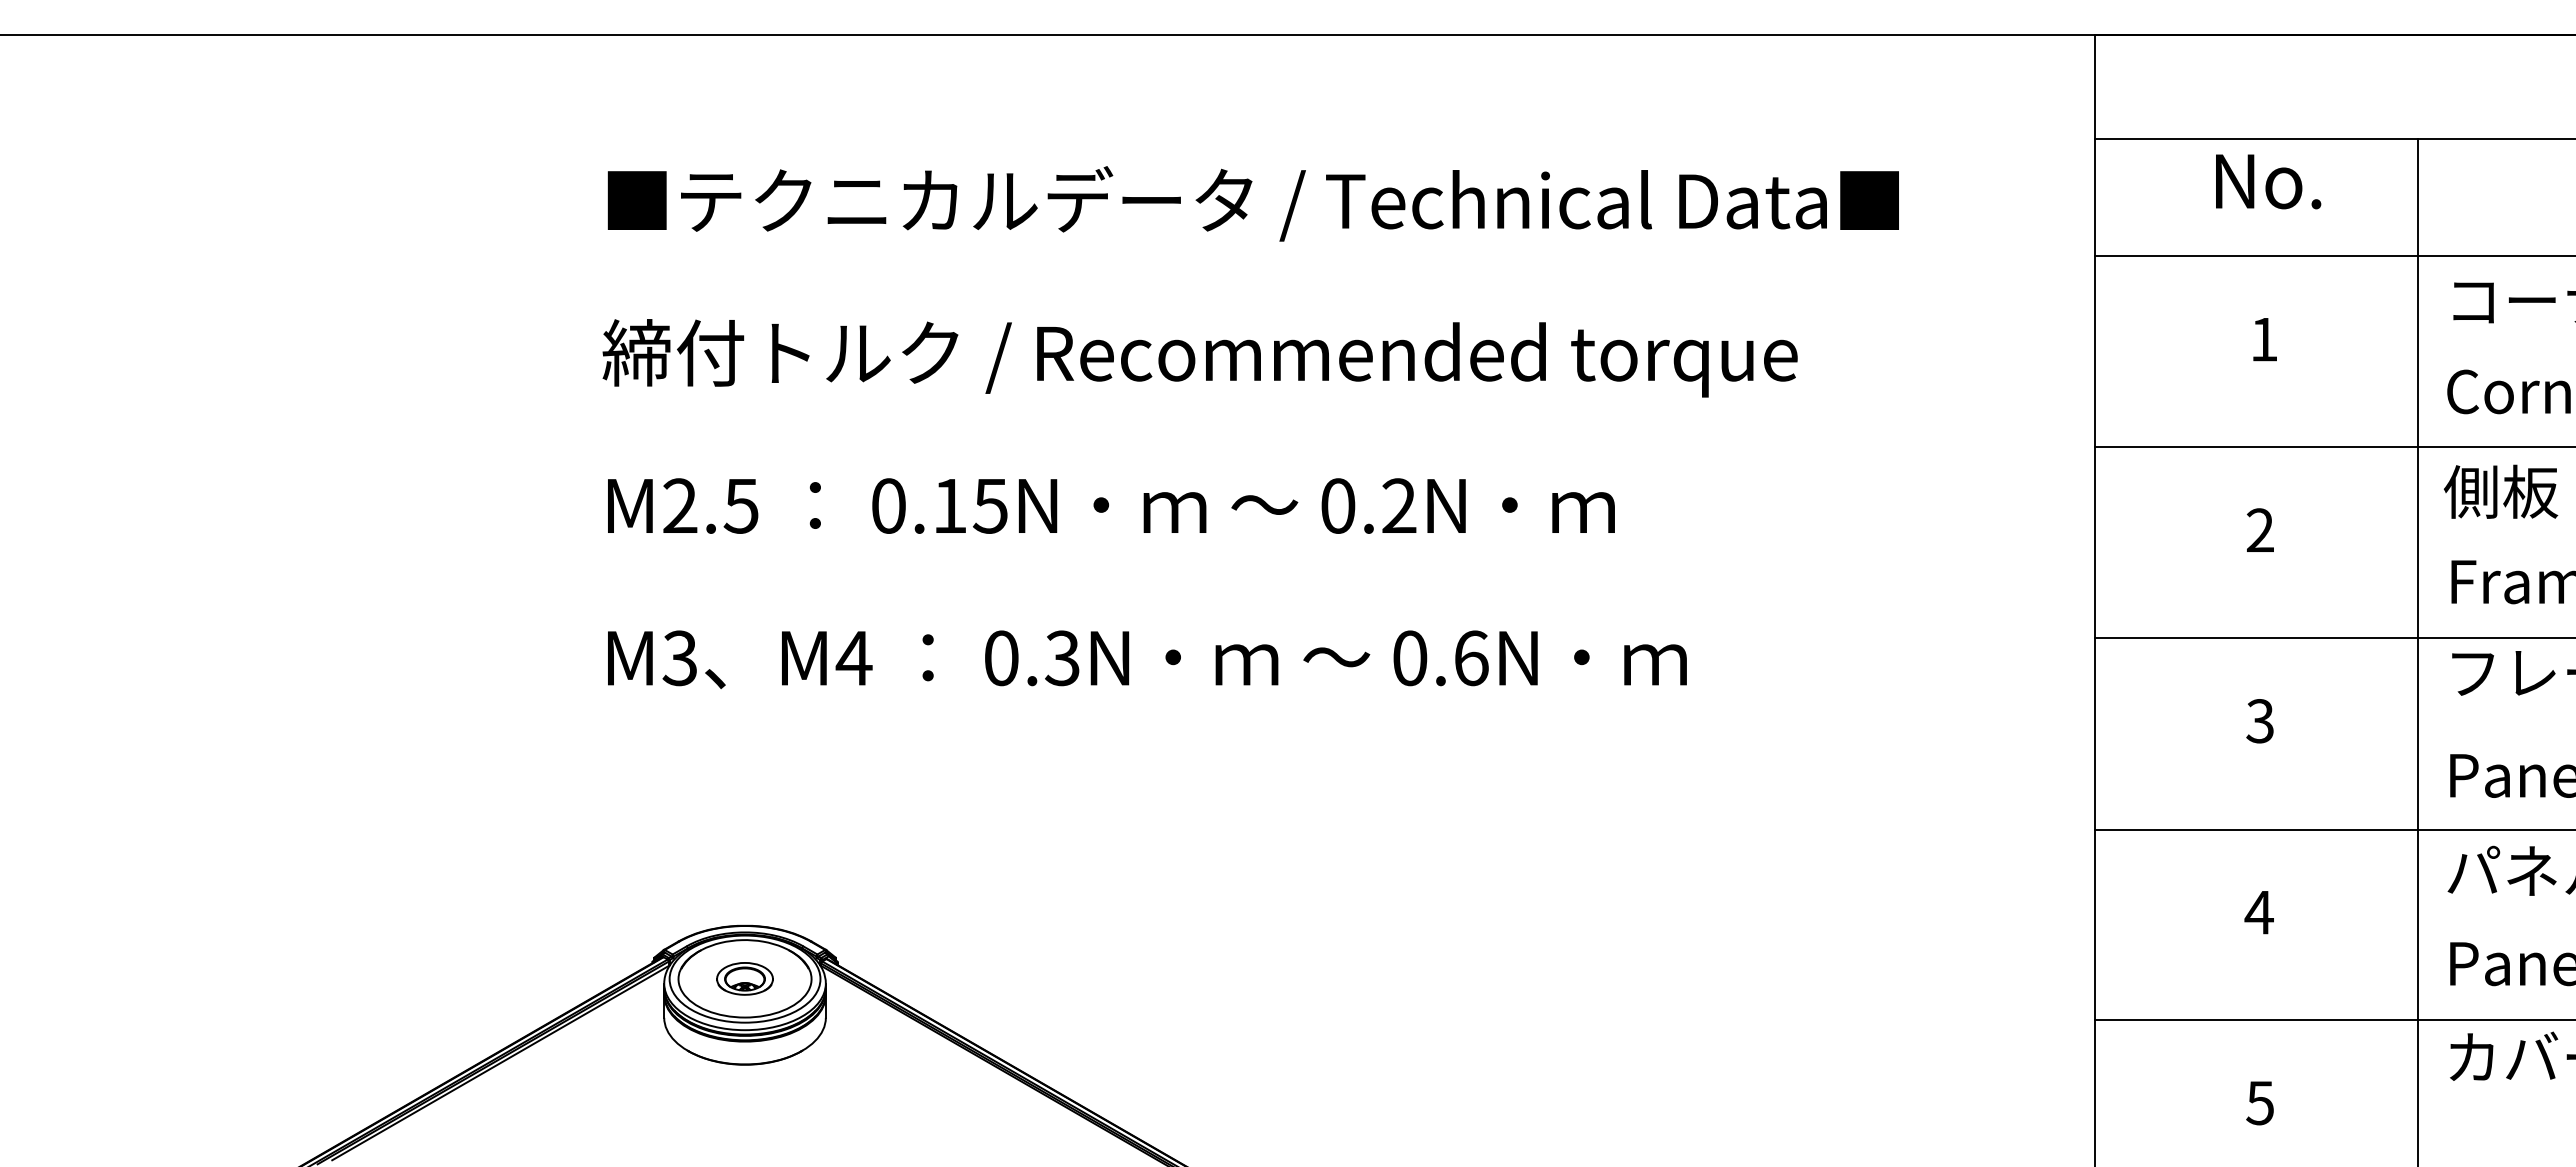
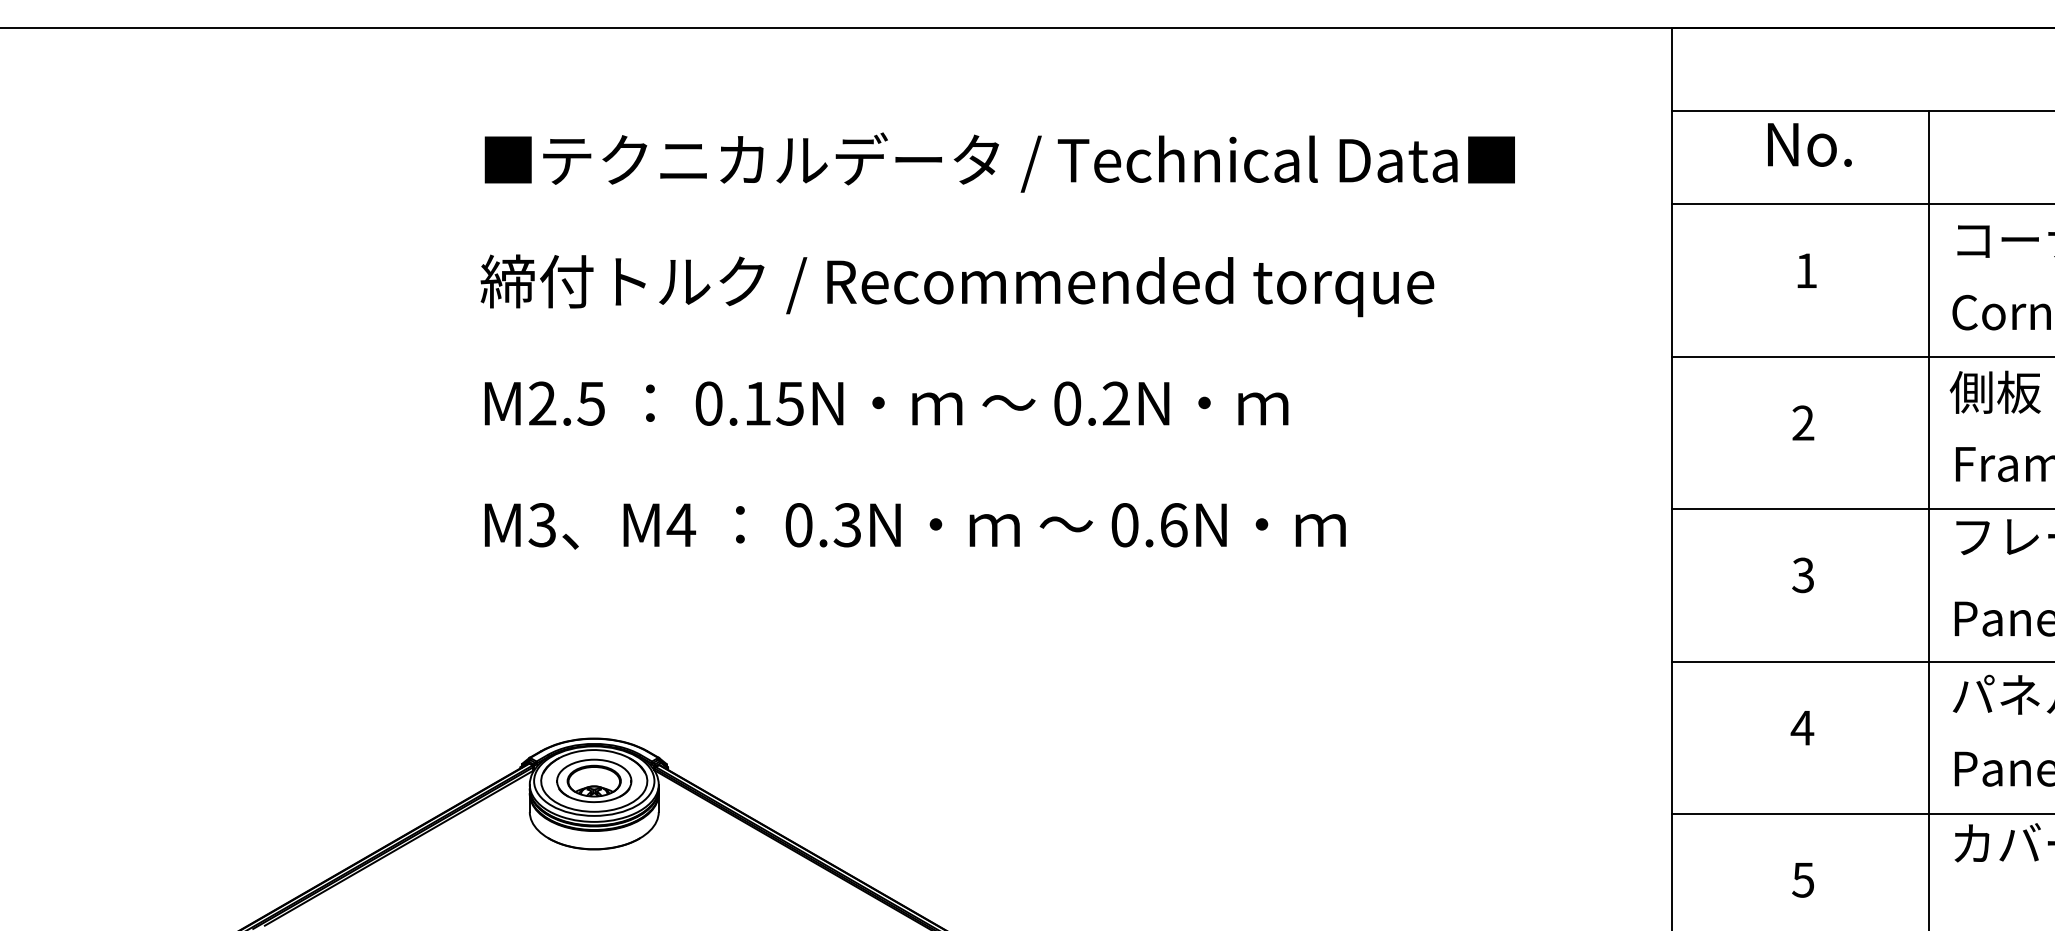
part: (744, 978) -> (593, 780), size x1.67

